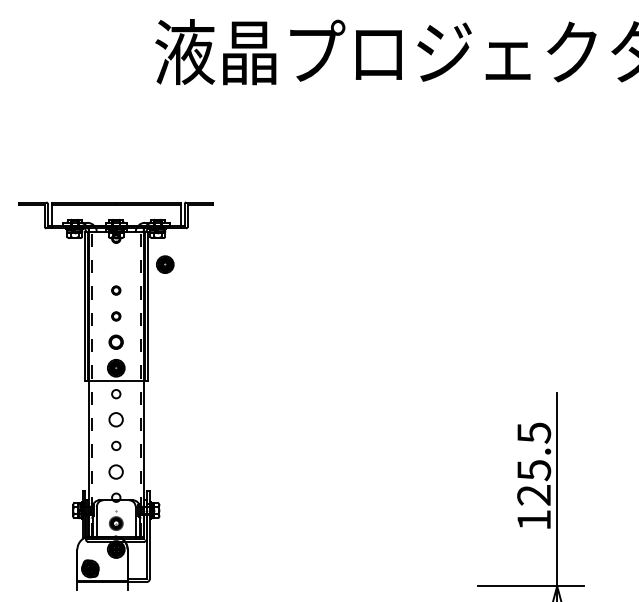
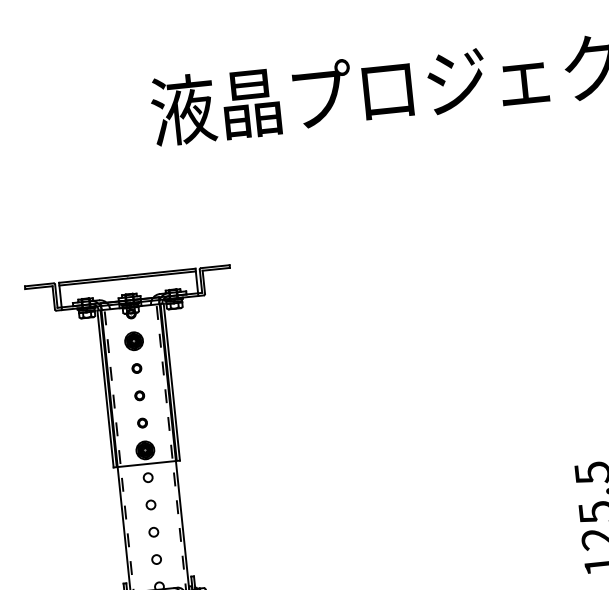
part: (165, 264) -> (134, 341), moved
part: (116, 342) -> (142, 423), size x0.62
circle: (116, 420) -> (151, 505), size x0.62
circle: (116, 471) -> (156, 559), size x0.62

